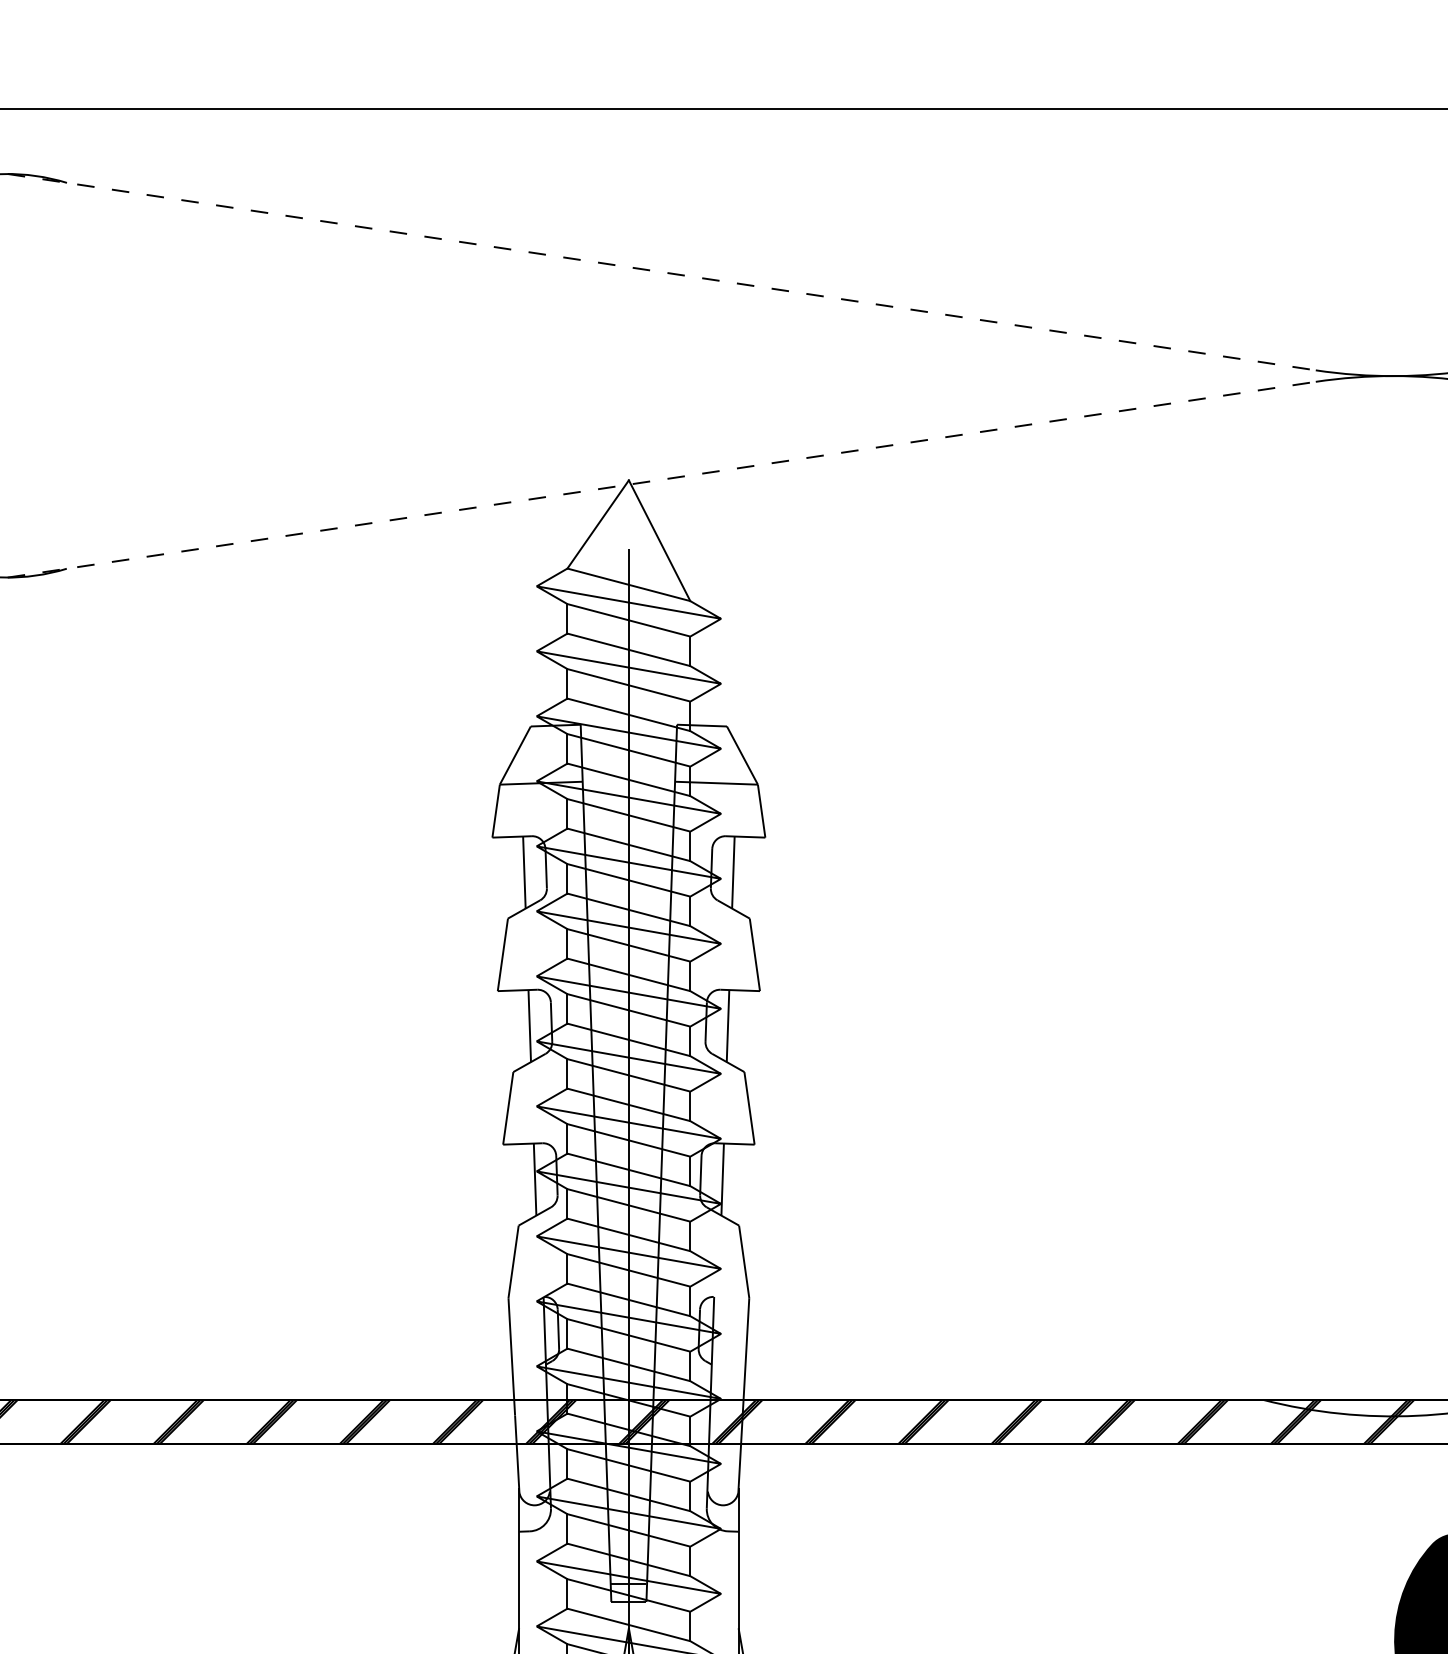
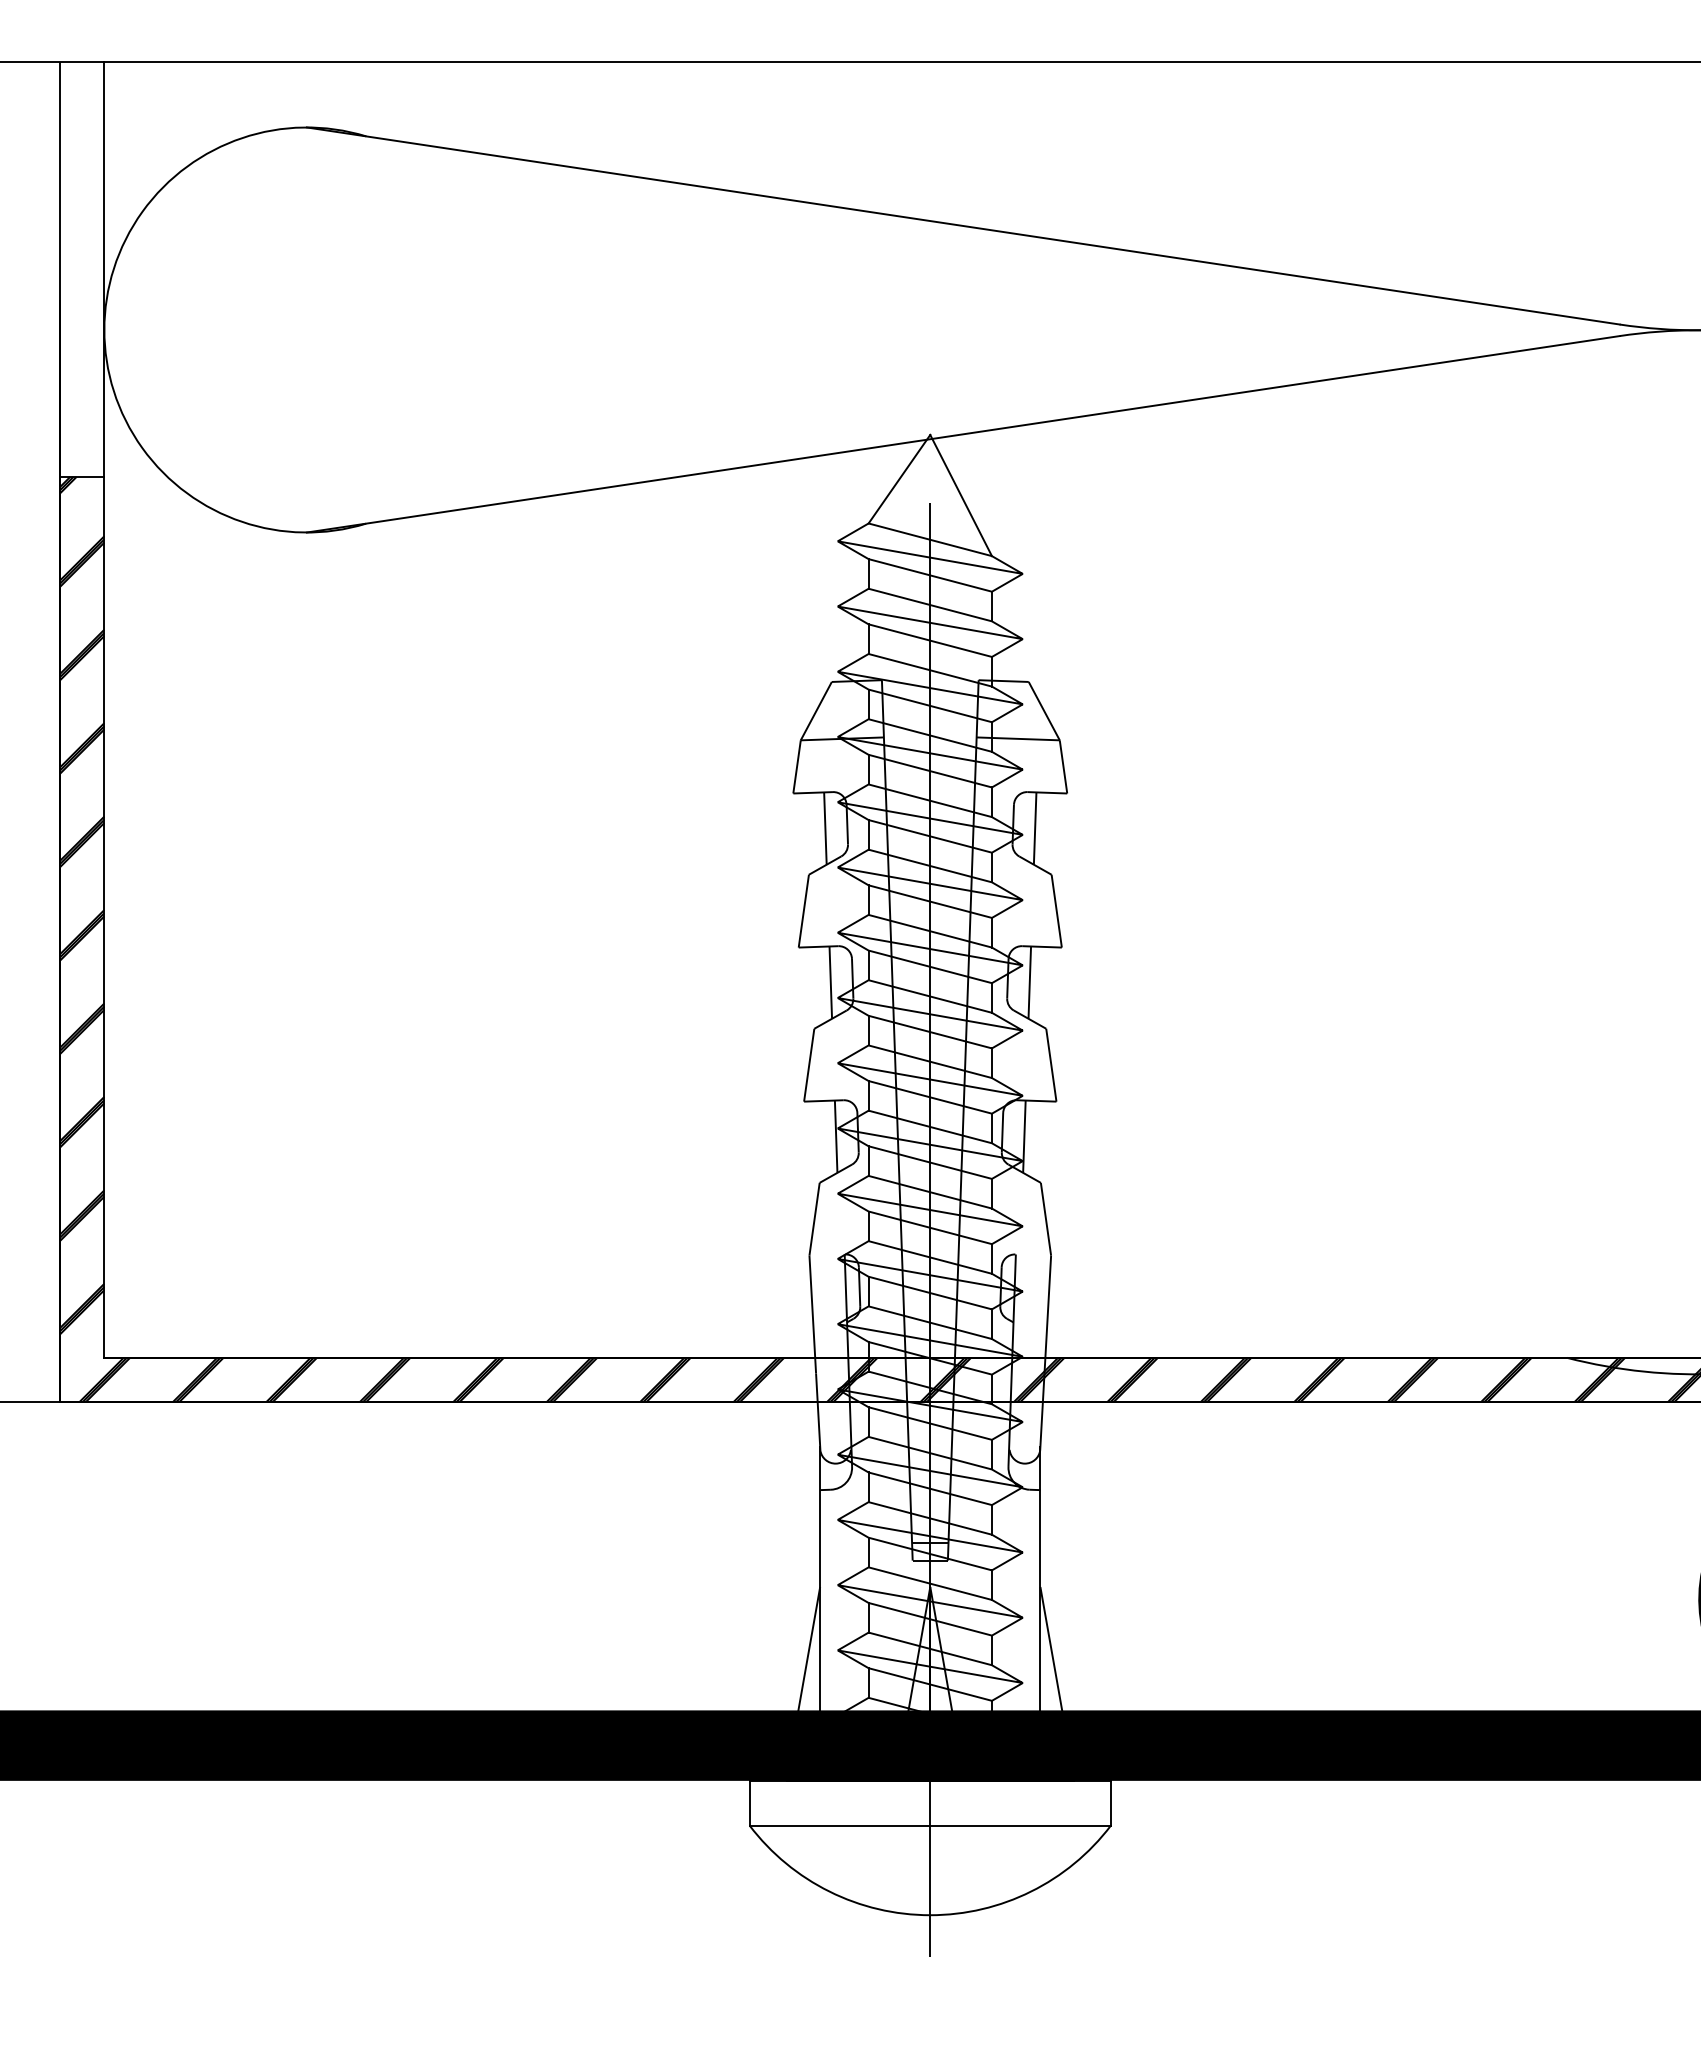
line: (661, 272) -> (963, 226), dashed -> solid
line: (661, 479) -> (963, 434), dashed -> solid

